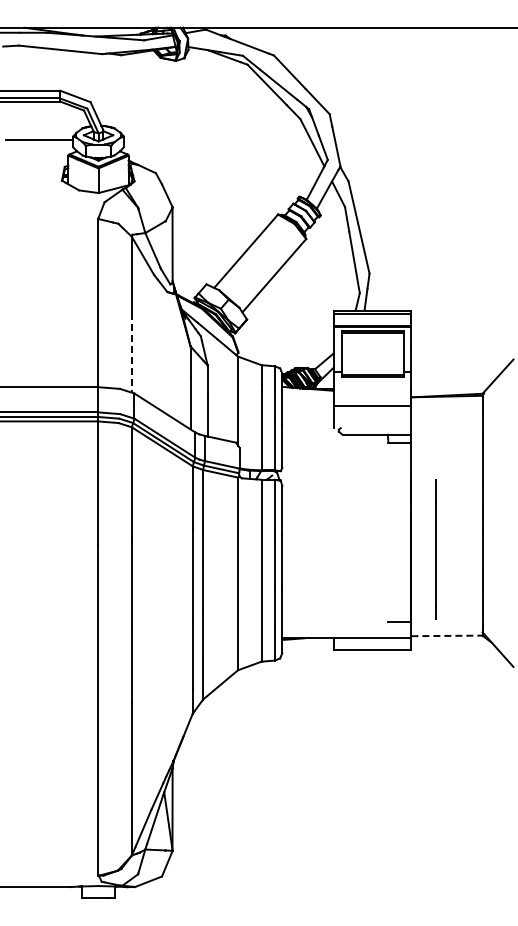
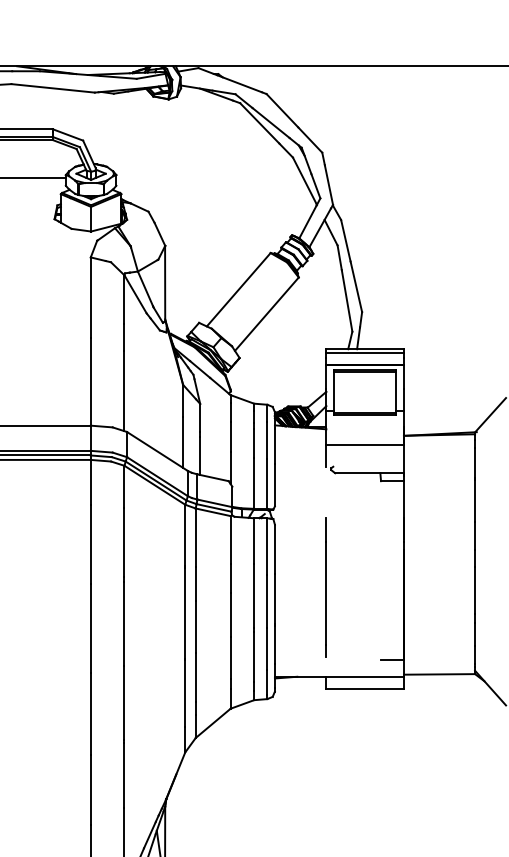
line: (131, 352) -> (124, 390), dashed -> solid
line: (435, 549) -> (326, 587), moved
line: (446, 635) -> (439, 673), dashed -> solid

